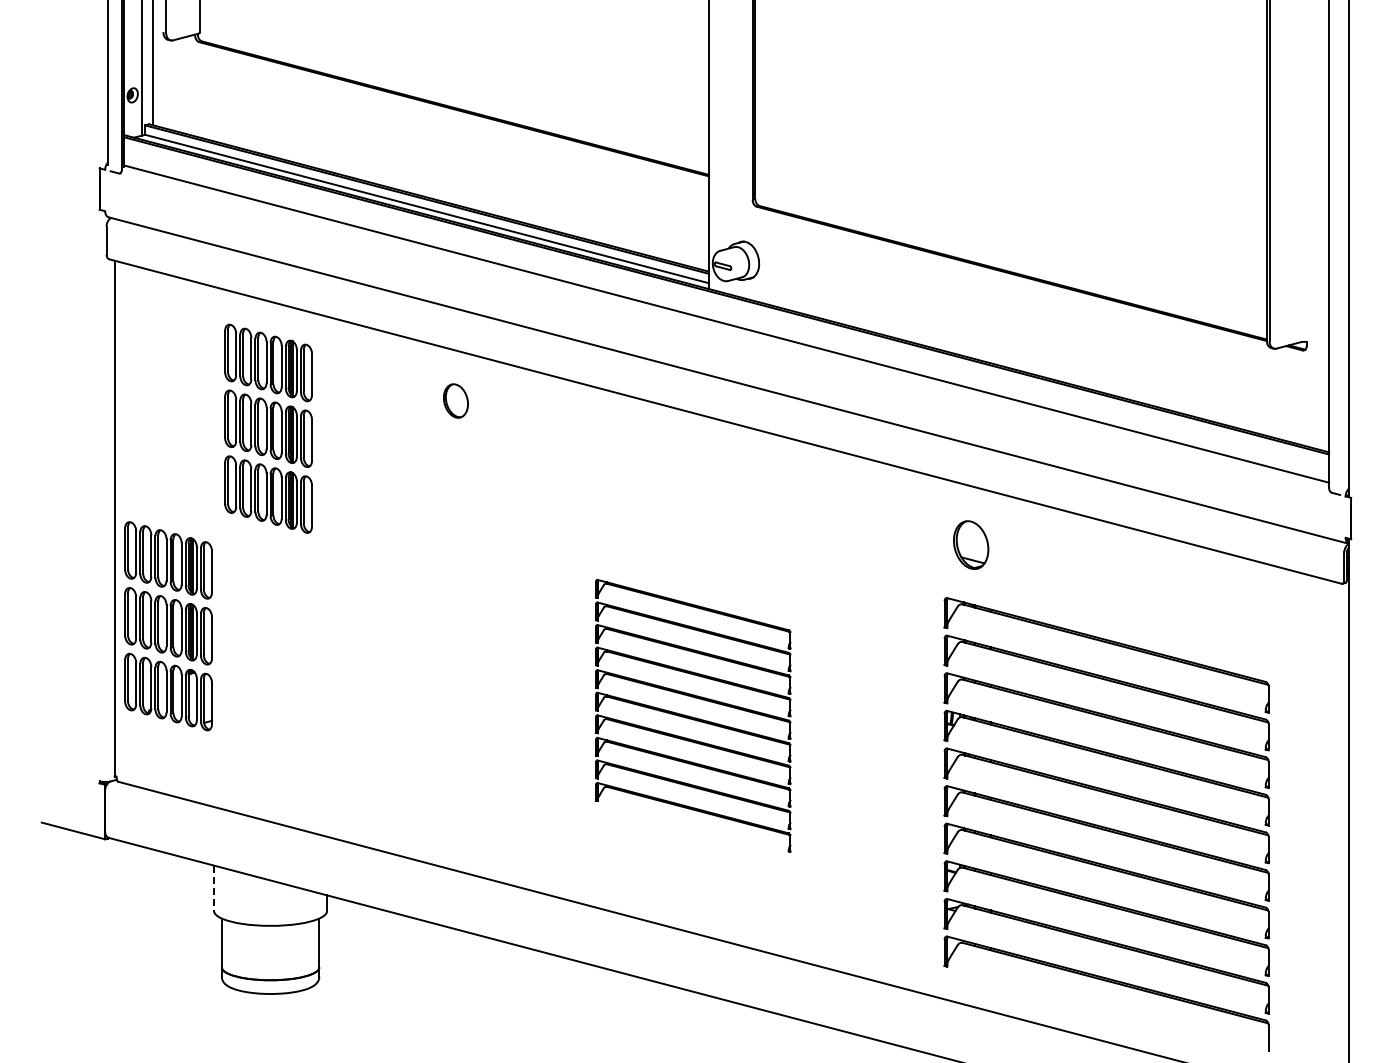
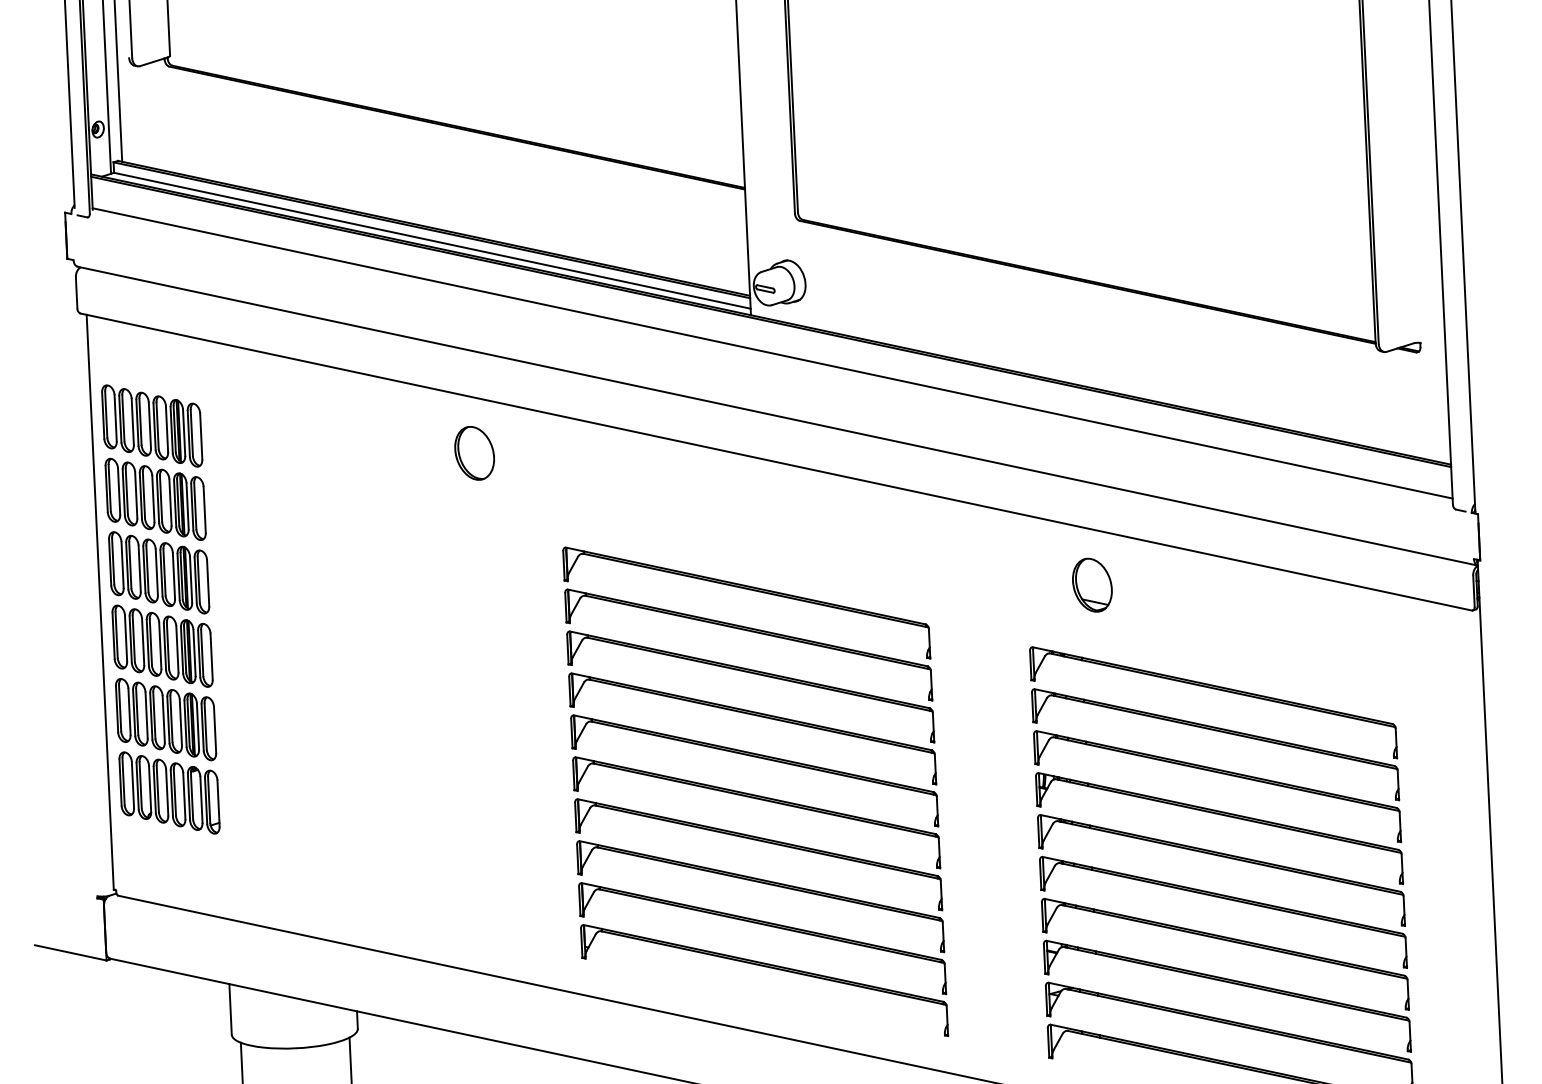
part: (455, 400) -> (474, 452), size x1.43
part: (268, 428) -> (155, 499), moved
part: (971, 544) -> (1092, 584), moved
part: (693, 715) -> (756, 791), size x1.67
line: (214, 888) -> (231, 1009), dashed -> solid

